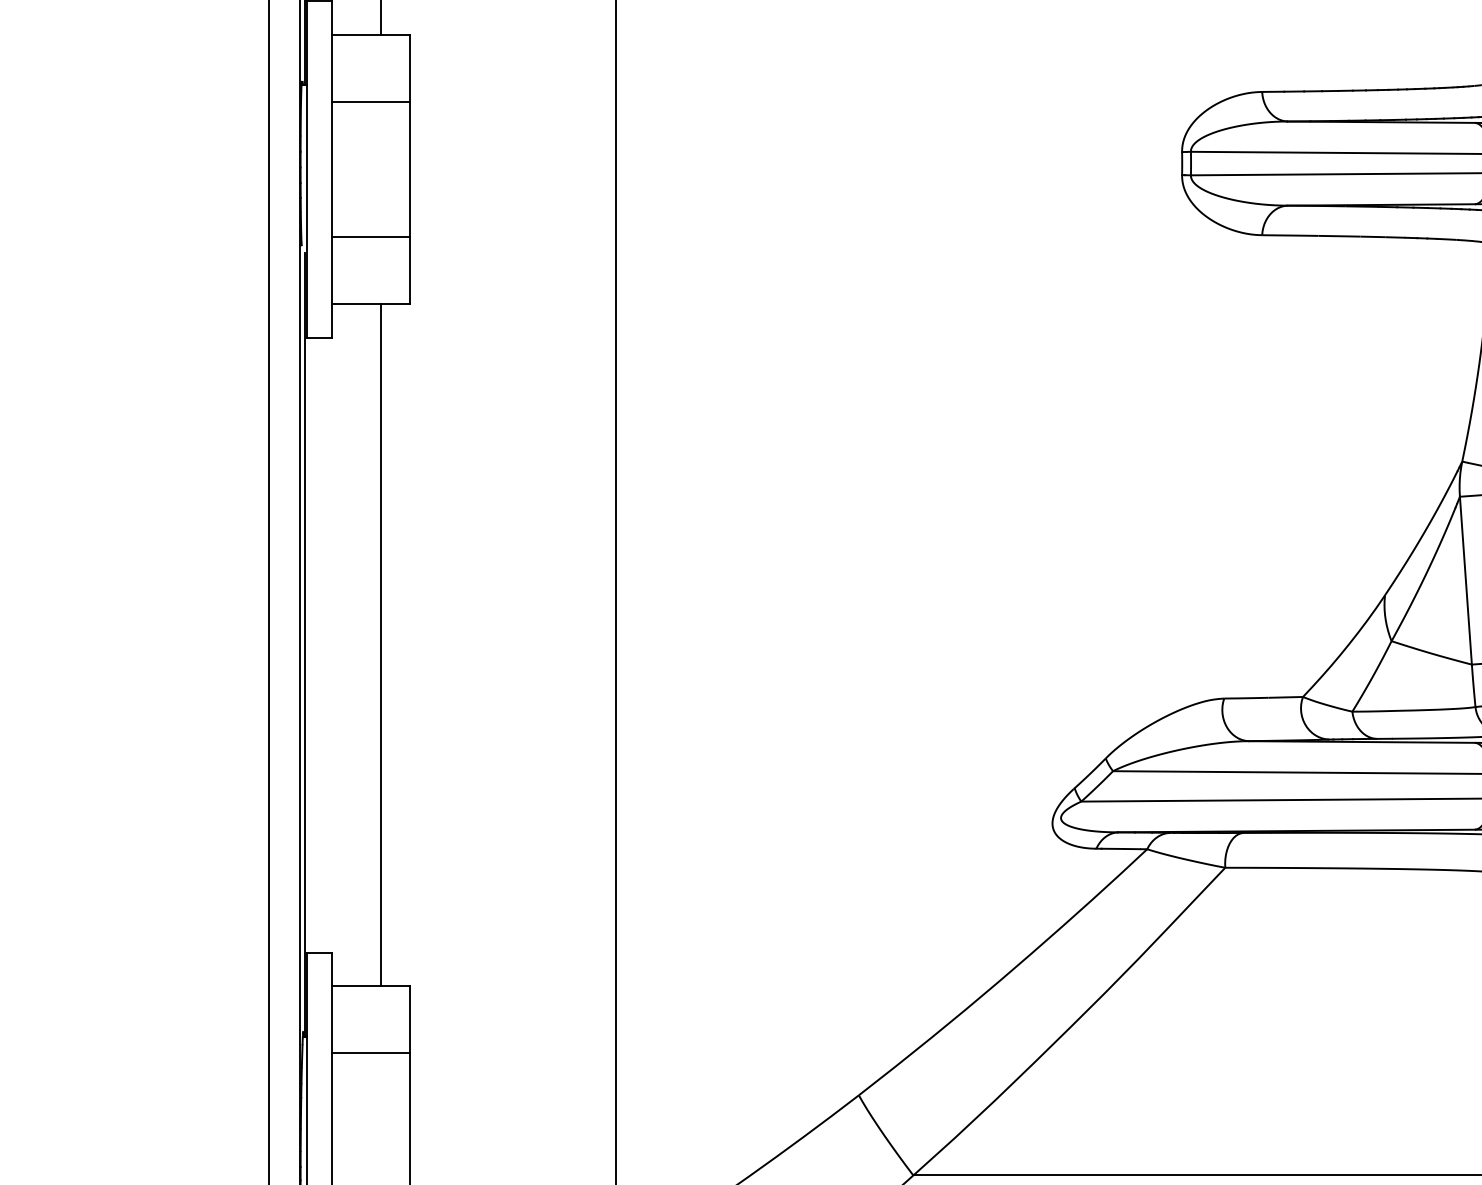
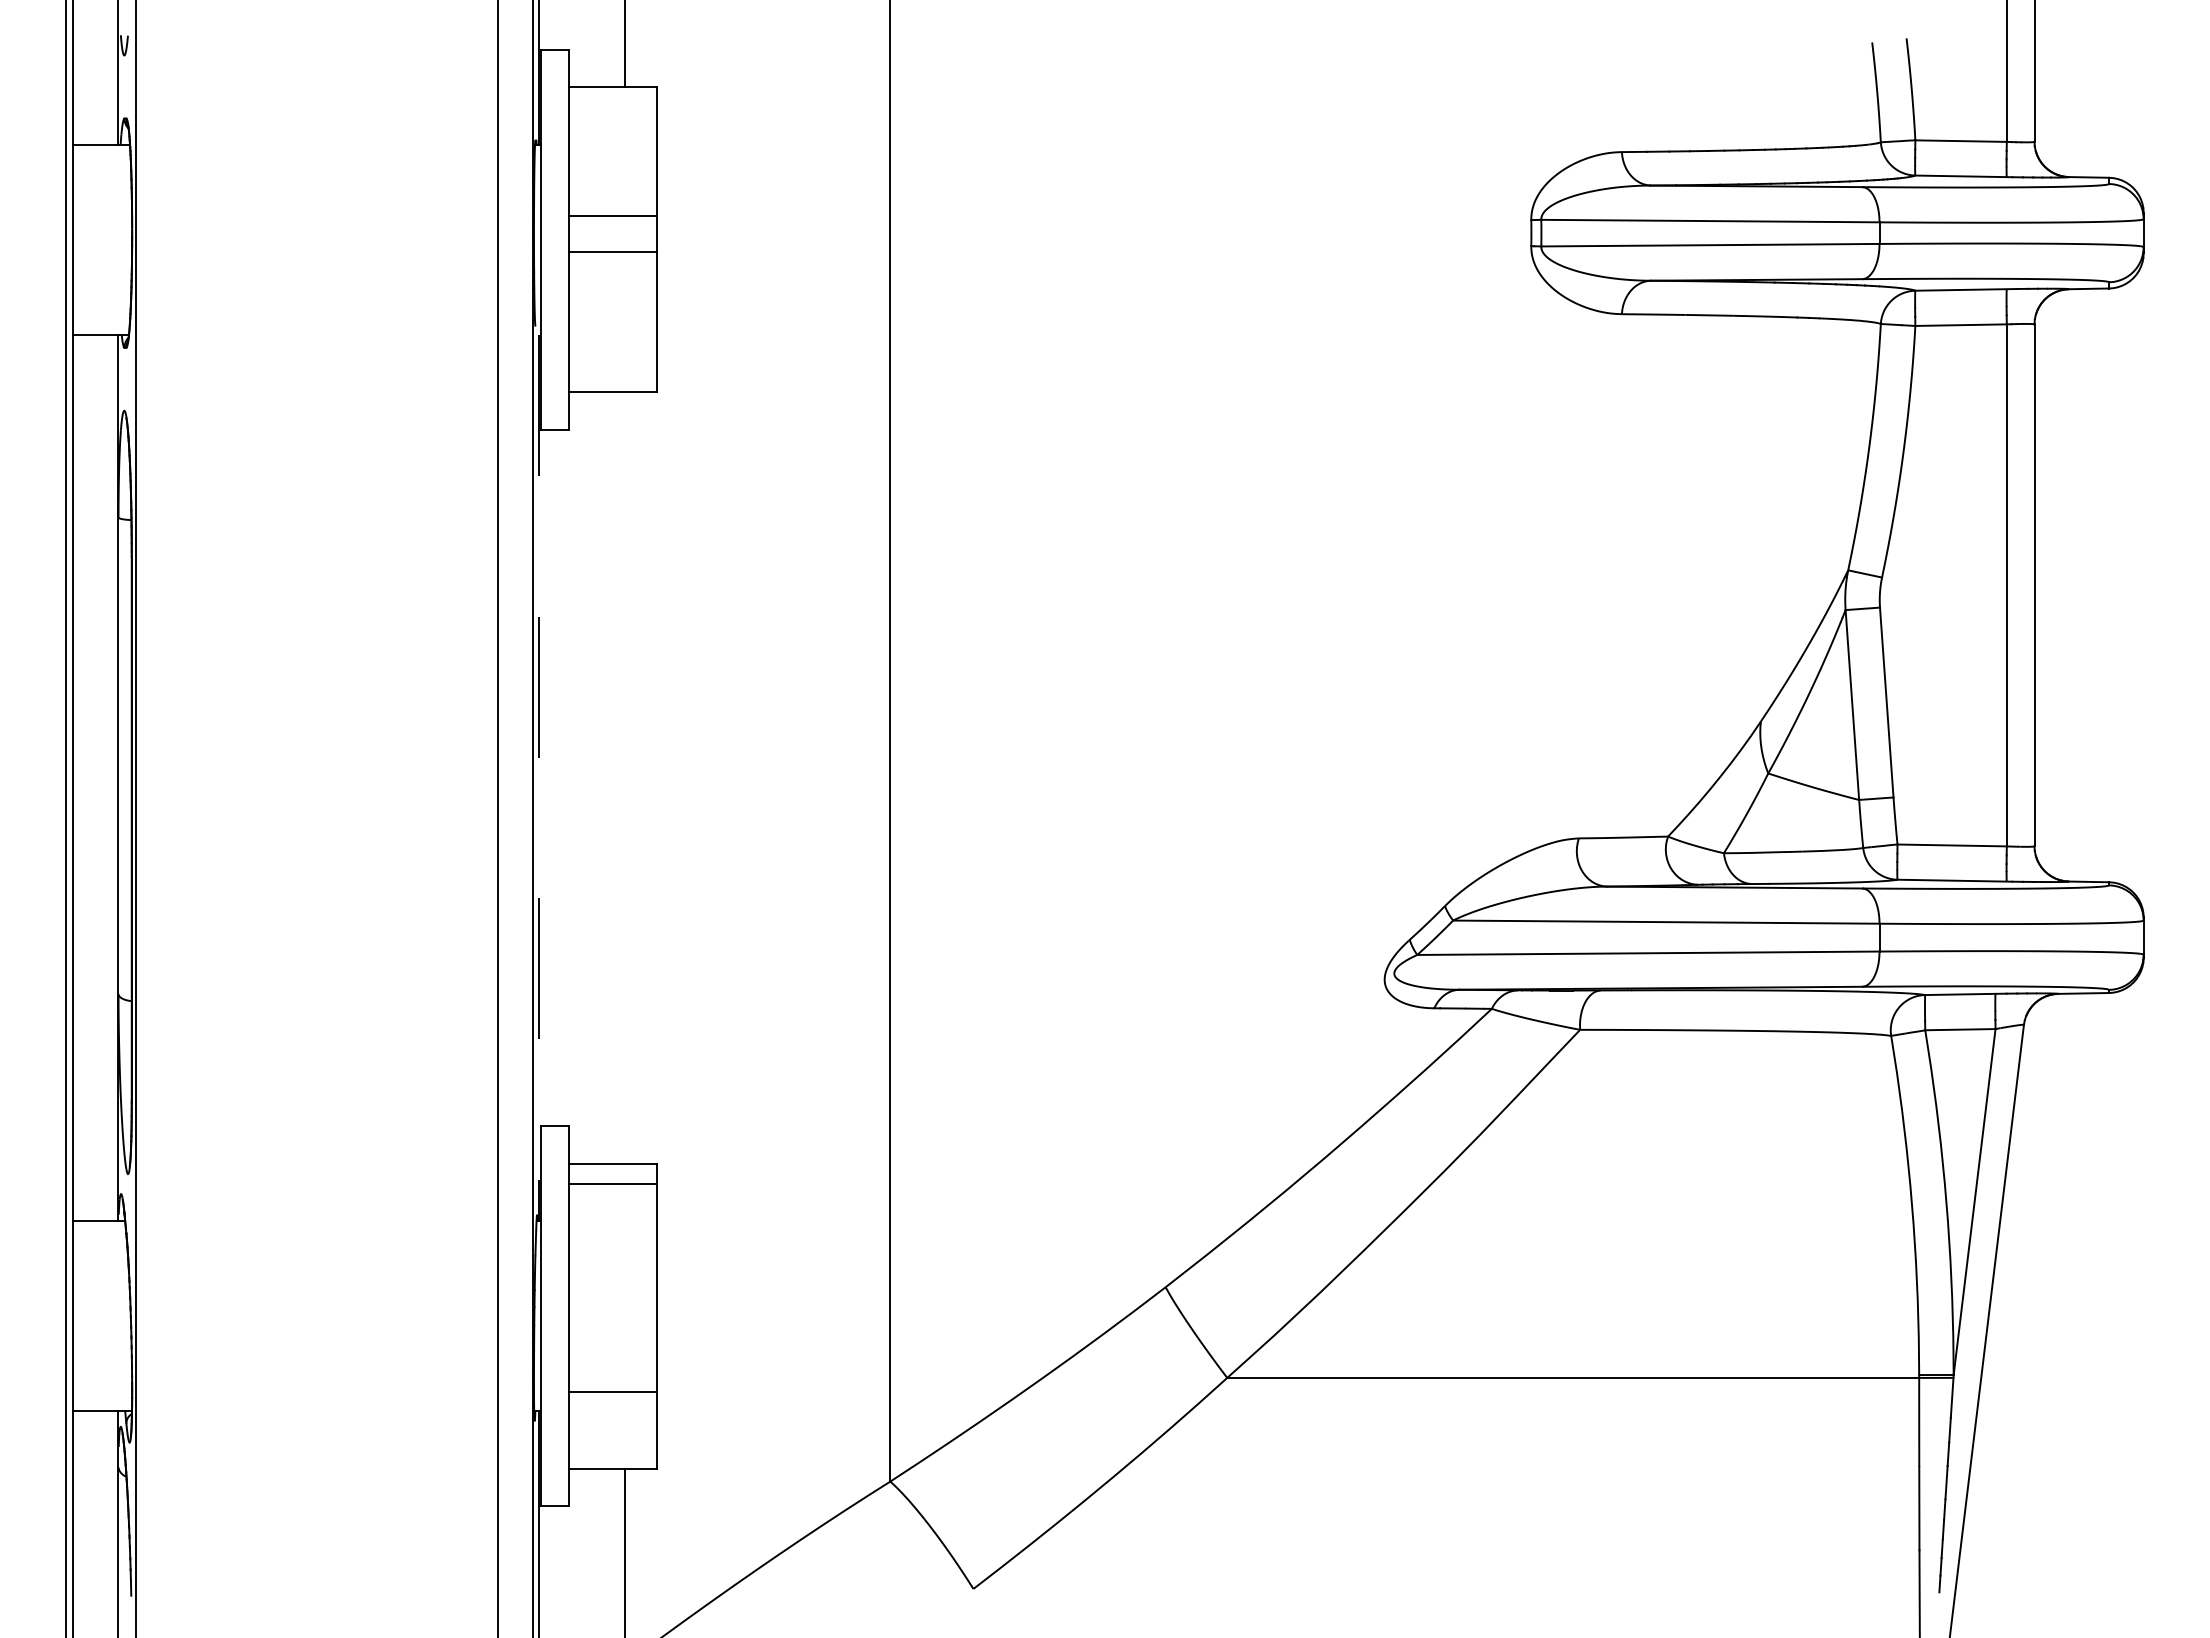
line: (370, 102) -> (613, 216), moved
line: (370, 236) -> (613, 251), moved
line: (381, 644) -> (625, 777), removed
line: (305, 645) -> (539, 778), solid -> dashed
line: (370, 1053) -> (613, 1183), moved

